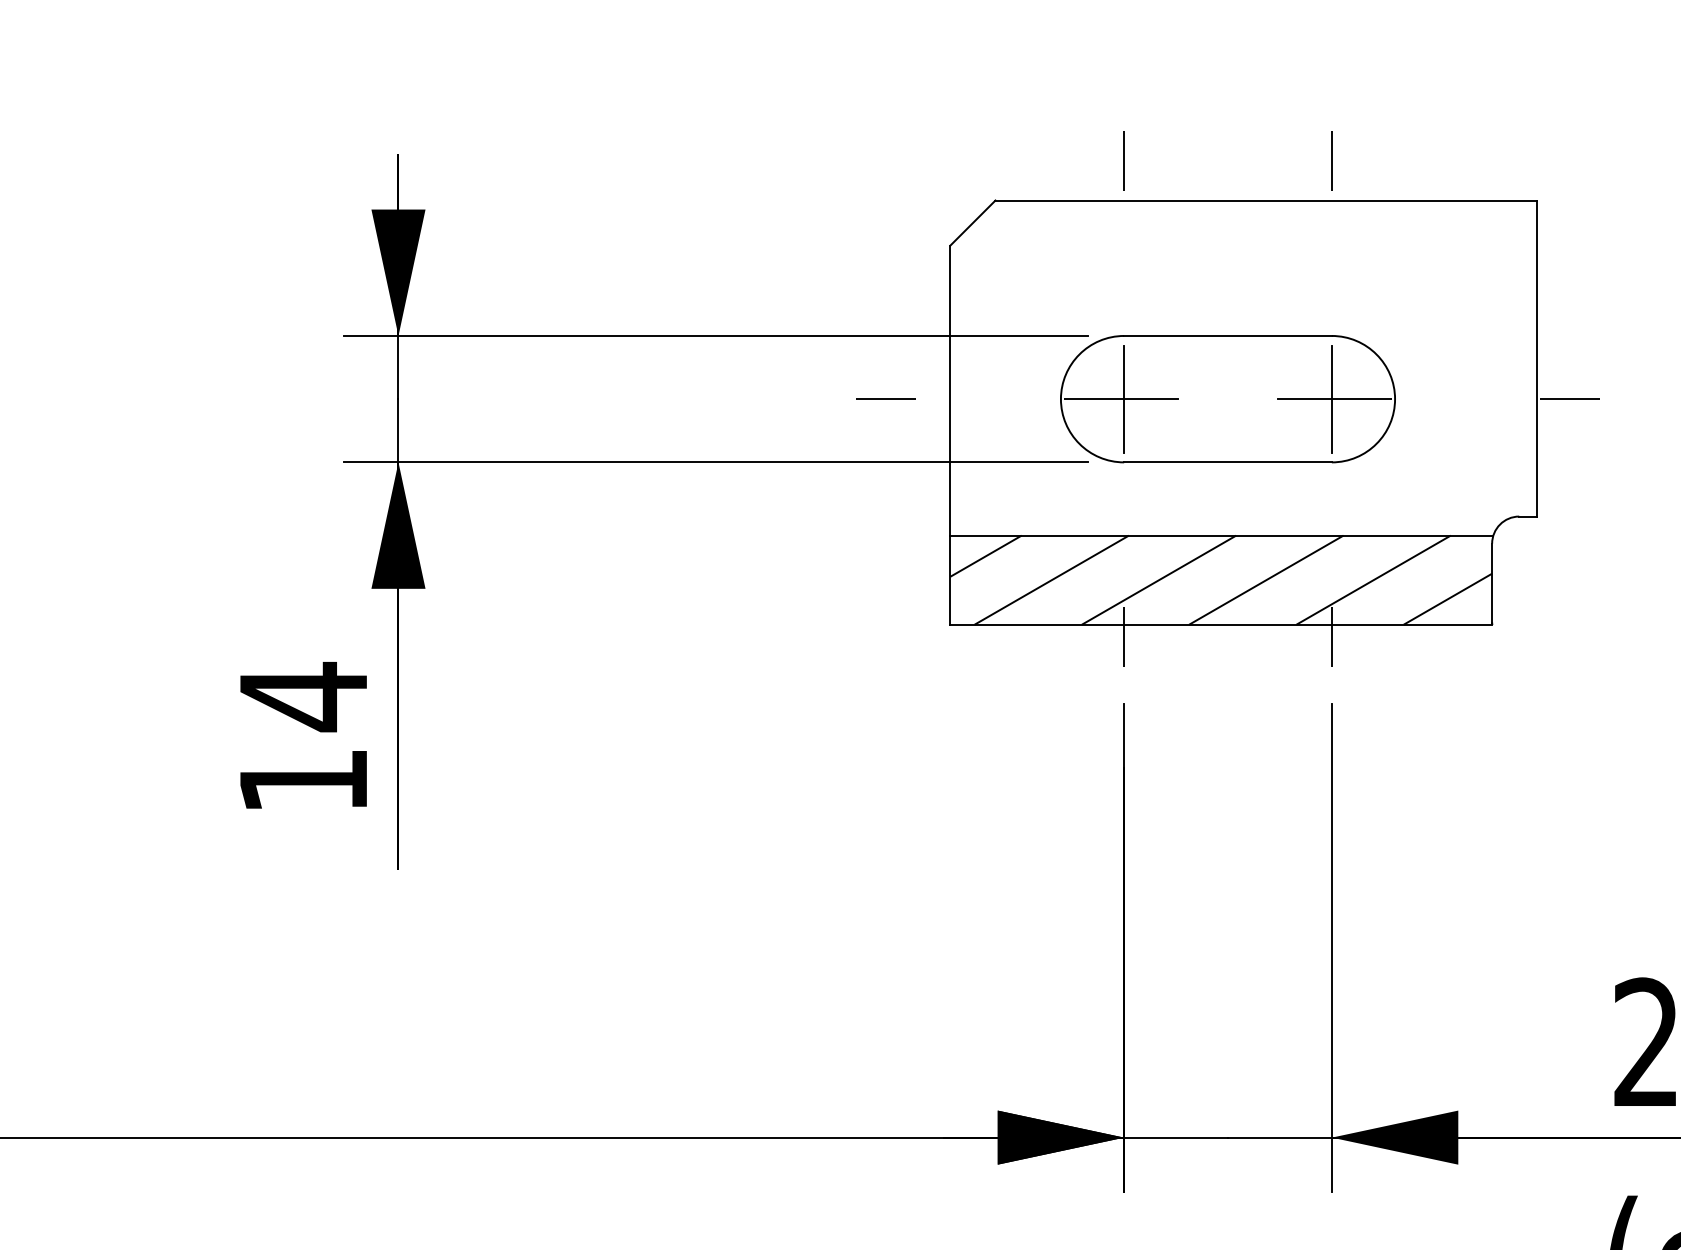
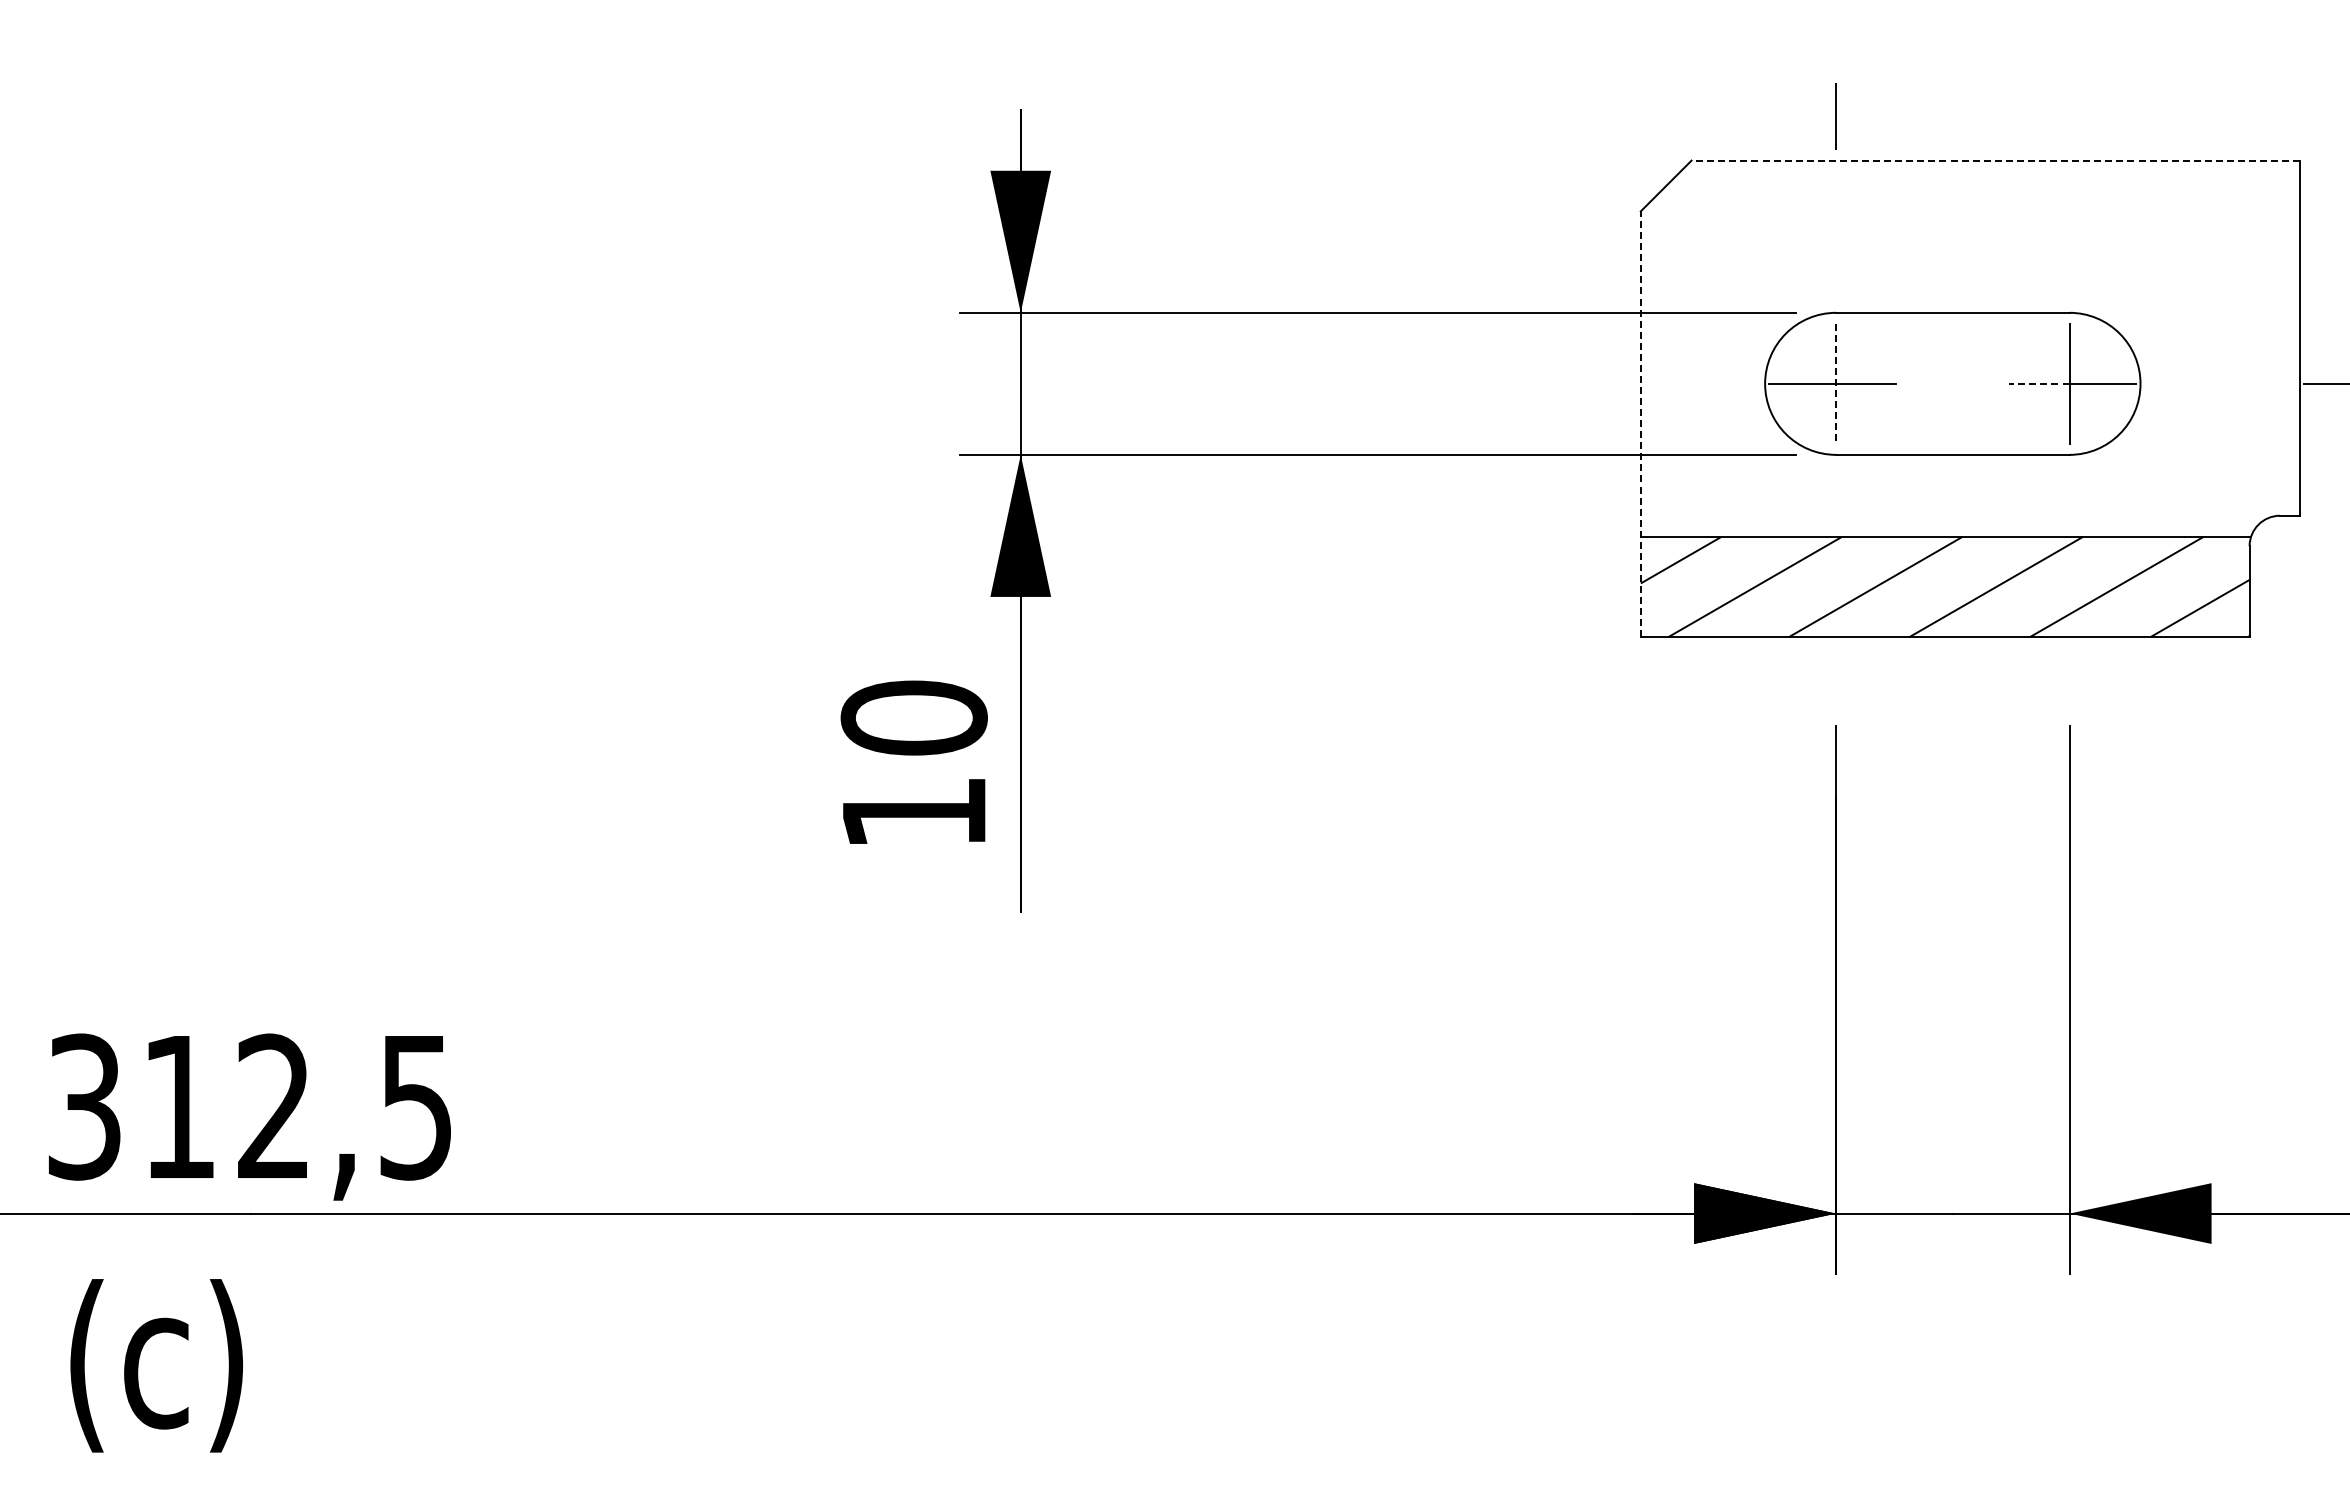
line: (1331, 161) -> (2069, 116), removed
line: (1266, 200) -> (1995, 160), solid -> dashed
line: (885, 398) -> (1568, 383), removed
line: (1304, 398) -> (2038, 383), solid -> dashed
line: (1124, 399) -> (1836, 384), solid -> dashed
line: (950, 435) -> (1640, 424), solid -> dashed
line: (1124, 637) -> (1836, 651), removed
line: (1331, 637) -> (2069, 651), removed
text: (303, 697) -> (913, 718), 14 -> 10

